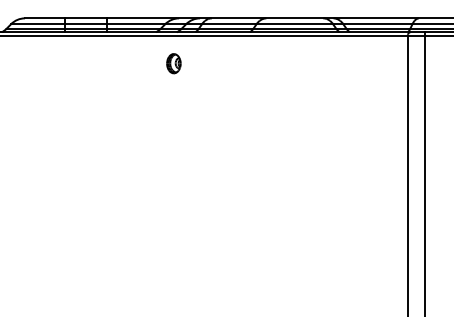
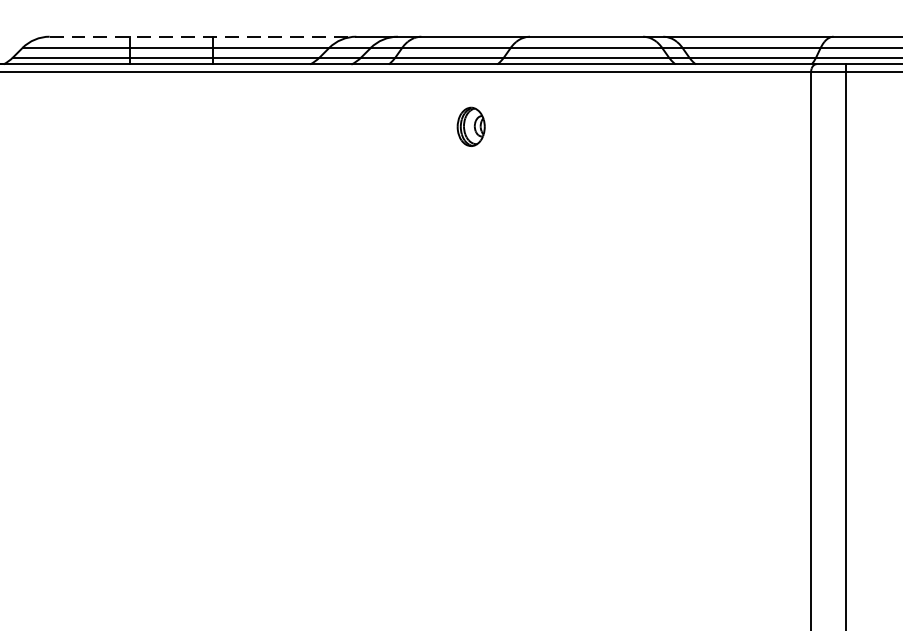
line: (100, 18) -> (199, 37), solid -> dashed
part: (173, 63) -> (470, 126), moved

